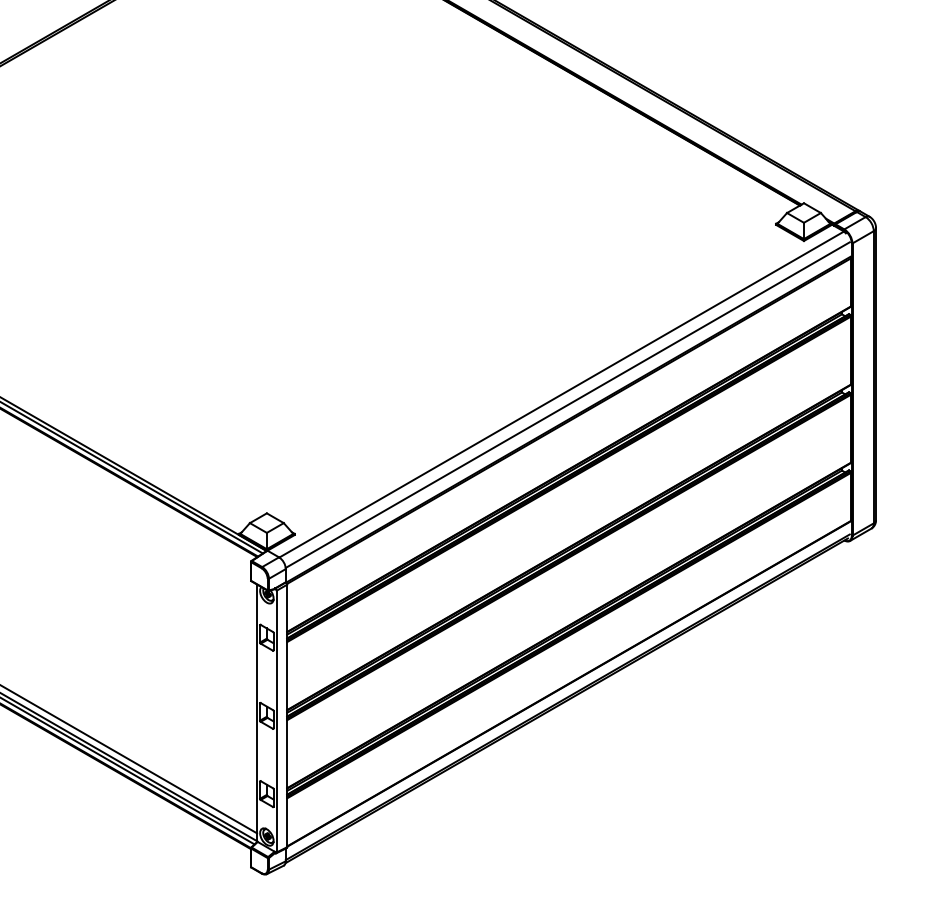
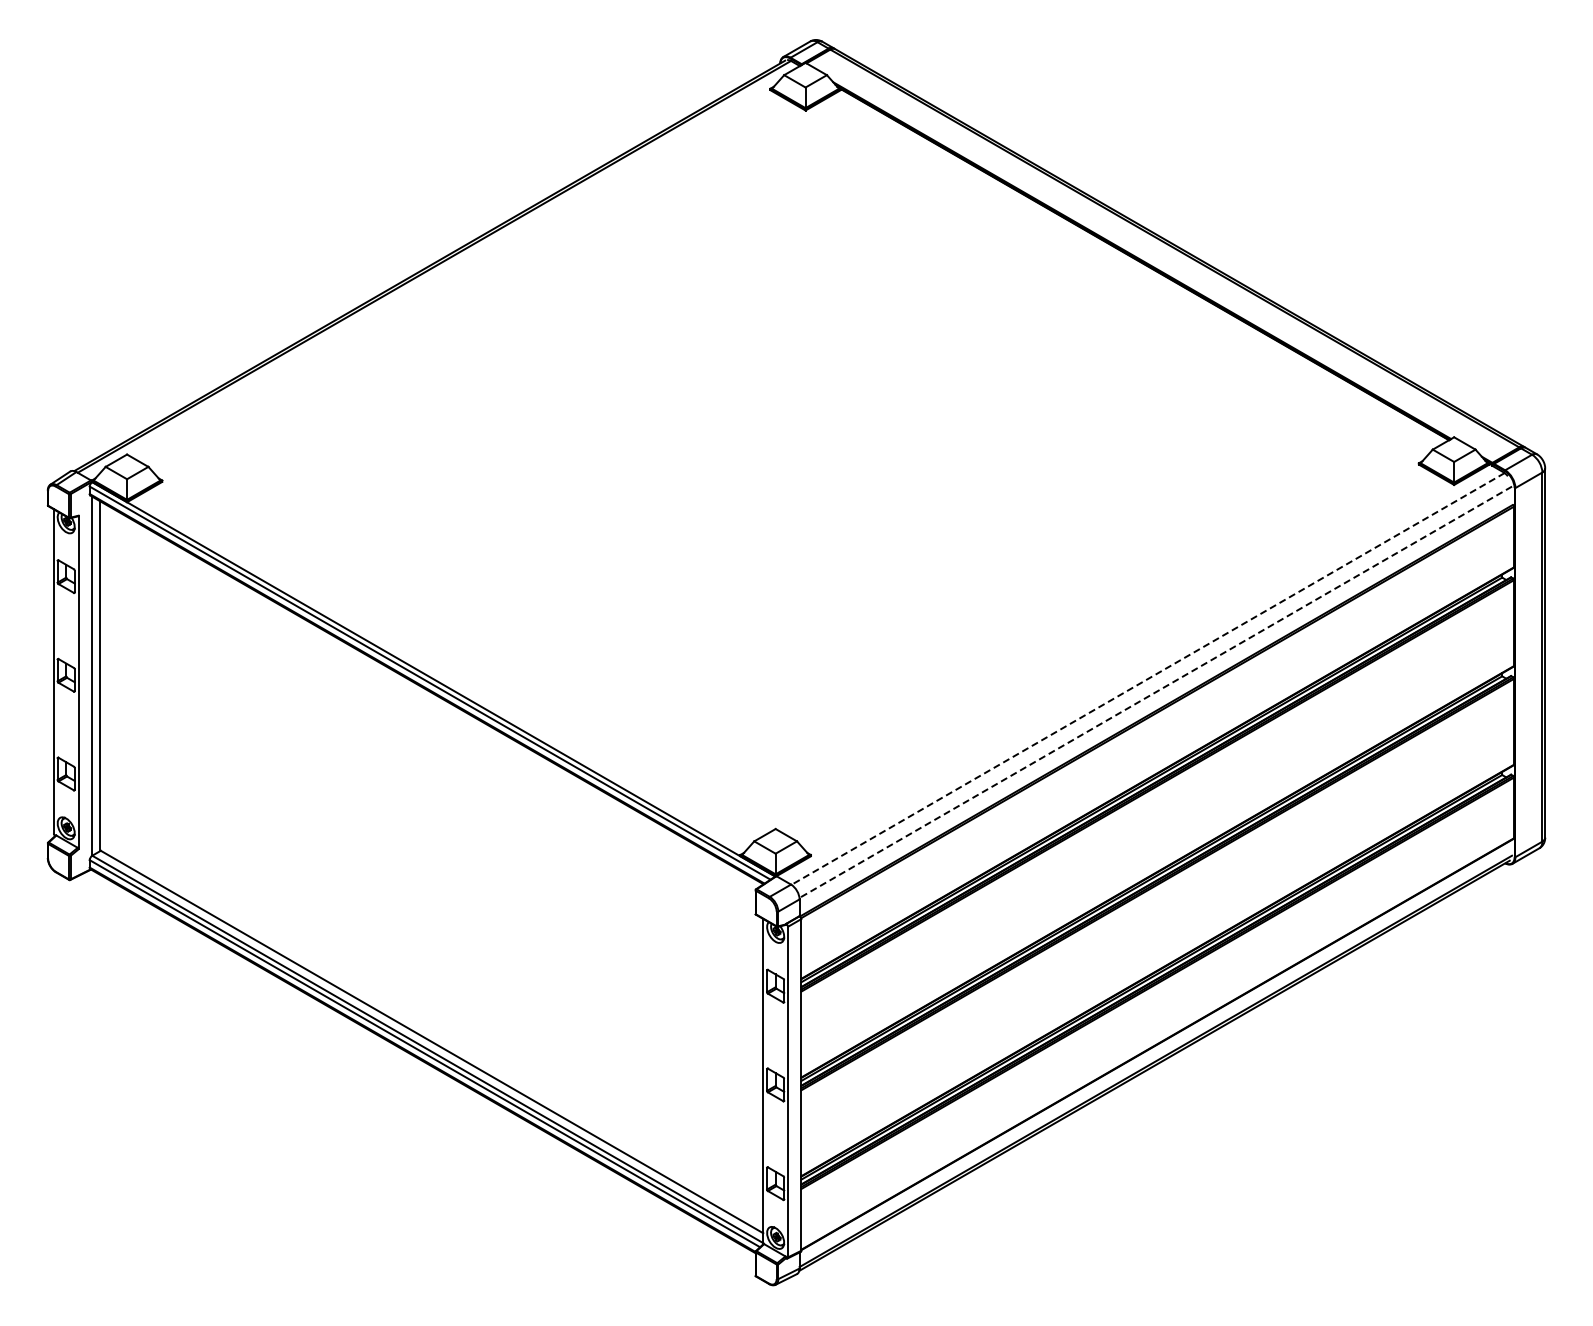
line: (562, 394) -> (1148, 678), solid -> dashed
line: (567, 405) -> (1155, 692), solid -> dashed

